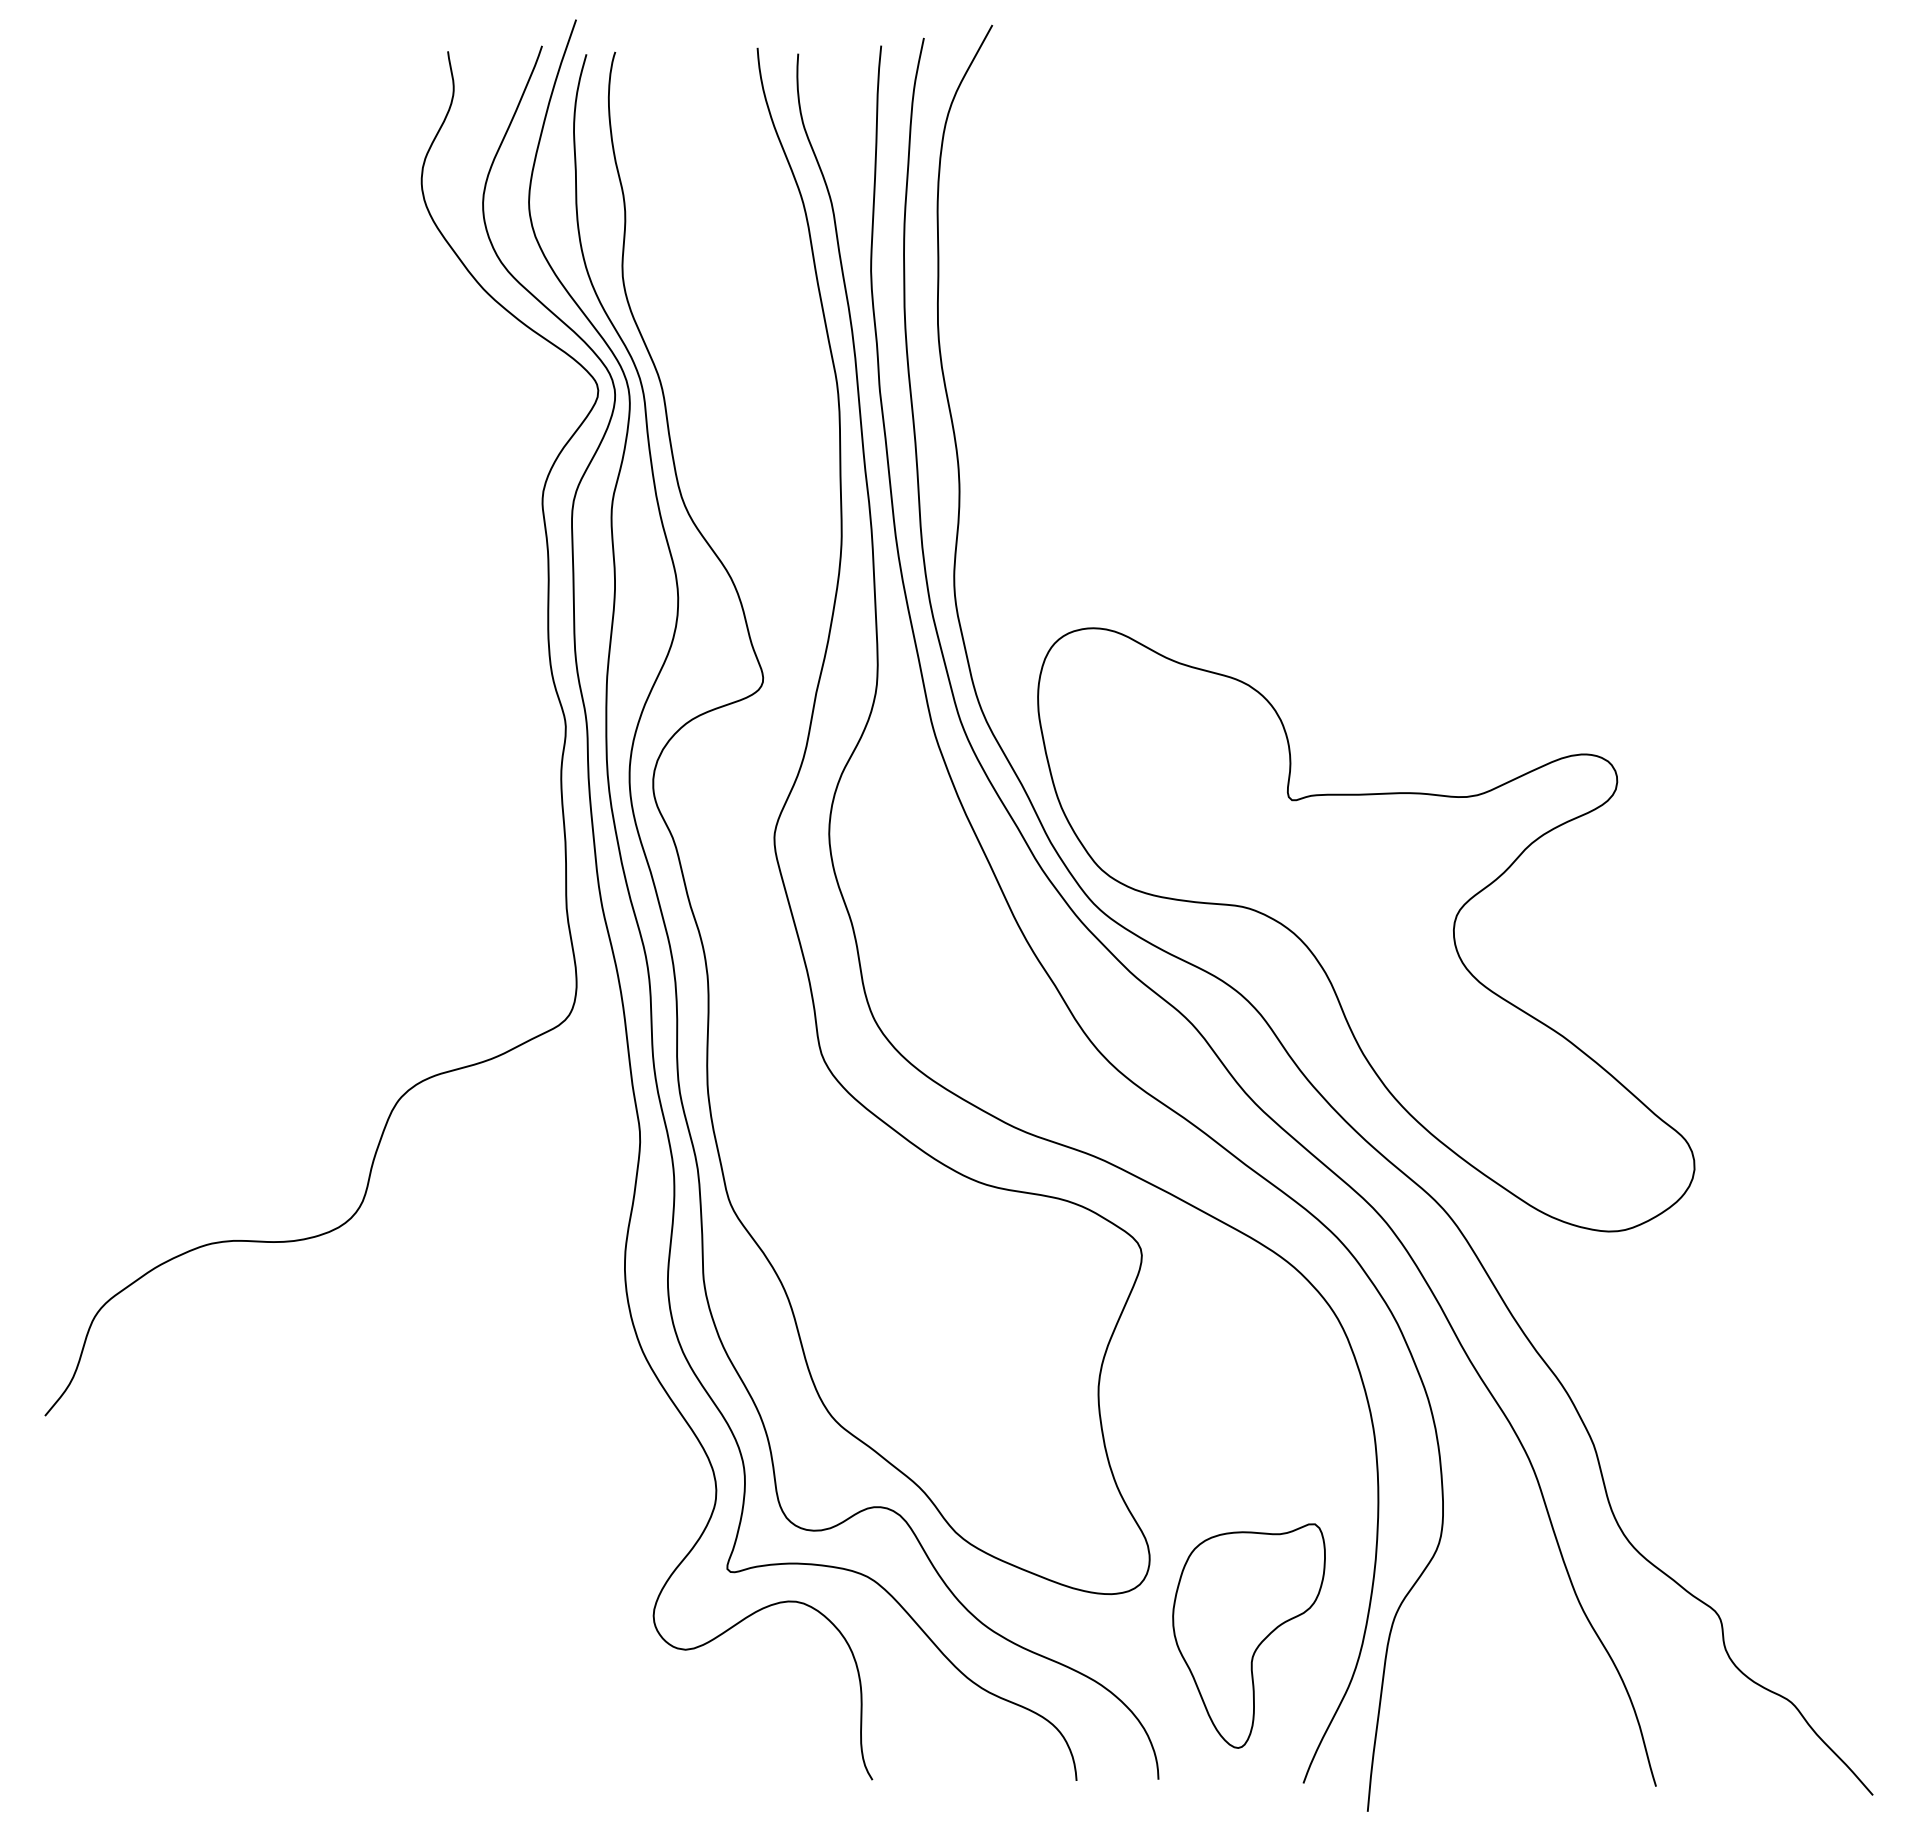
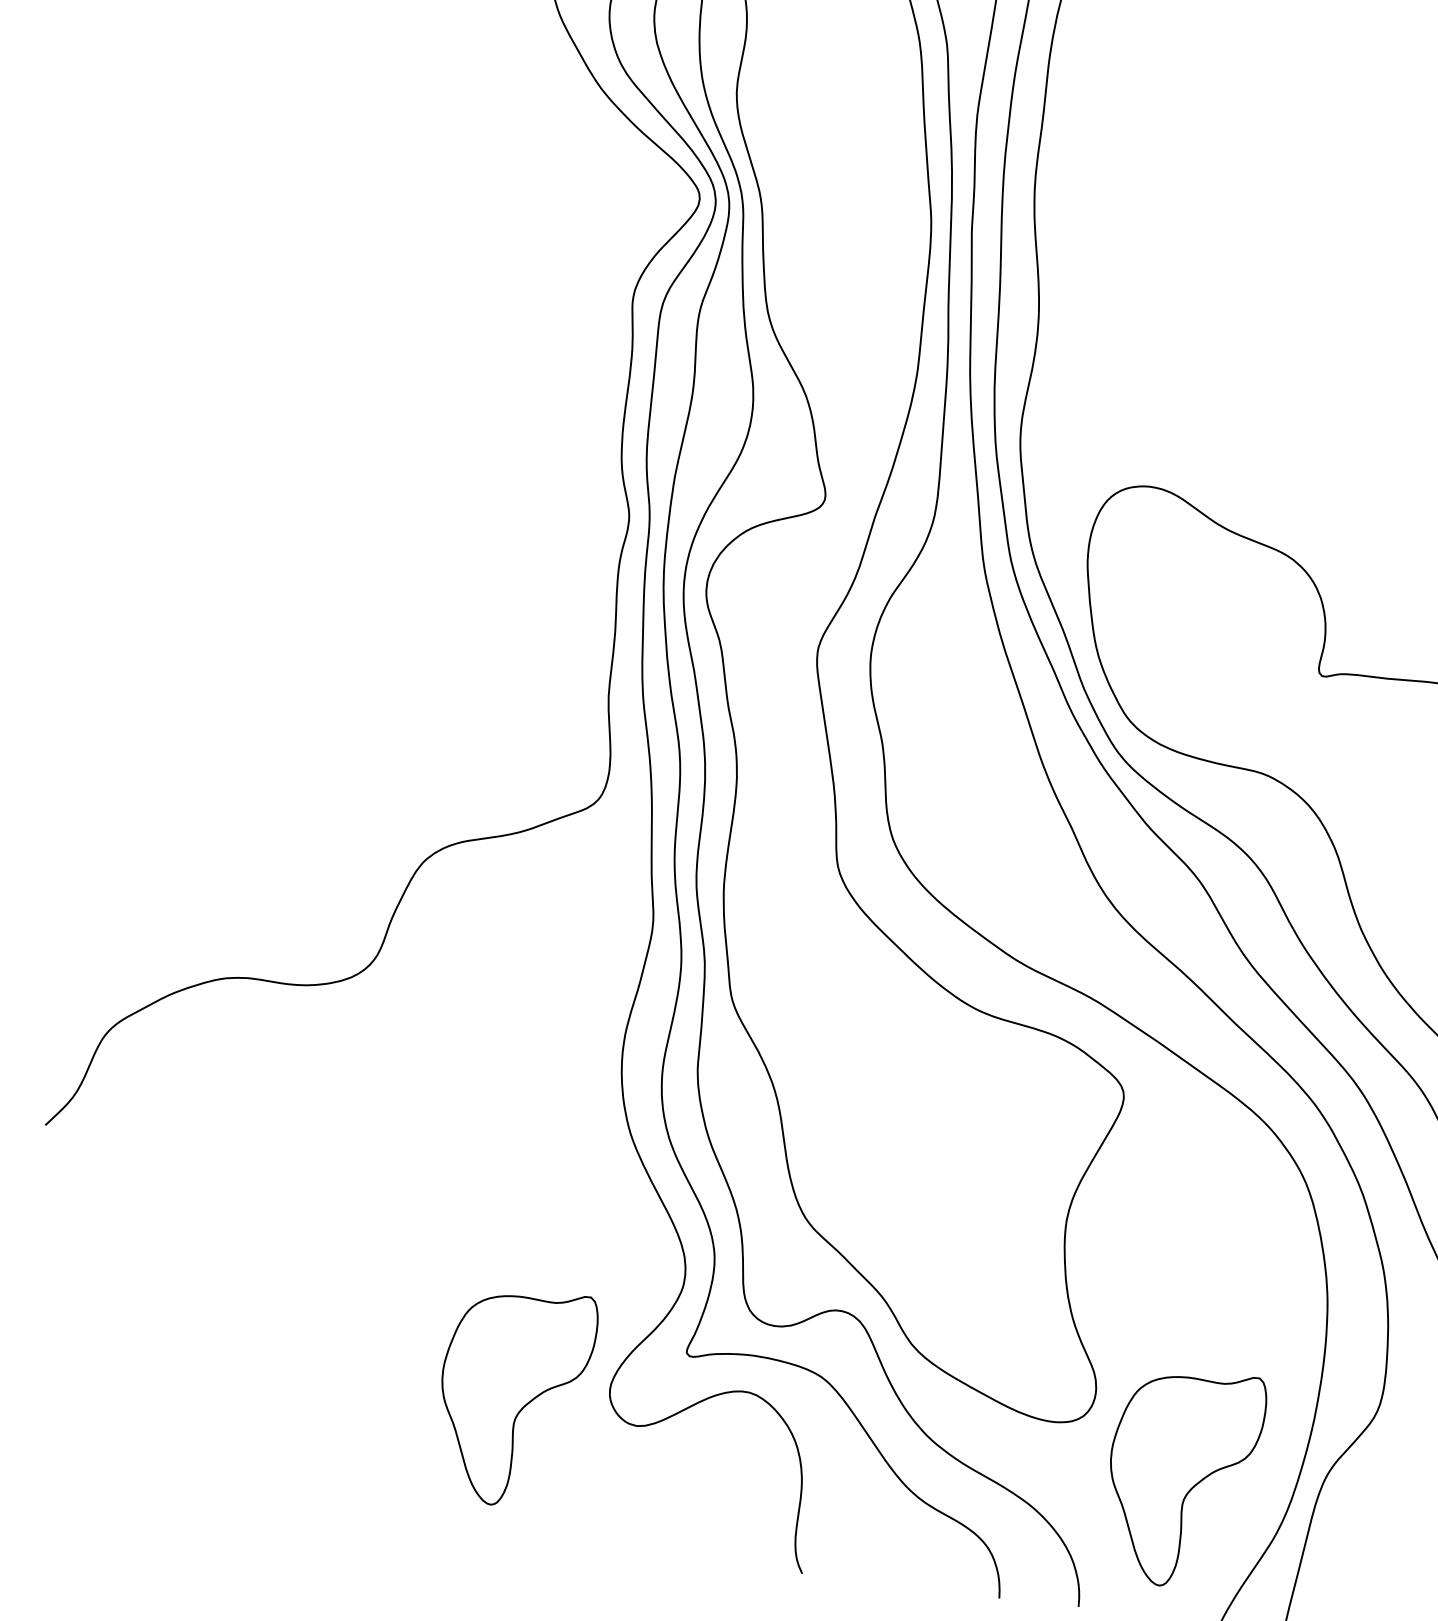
part: (556, 1635) -> (513, 1397), added

